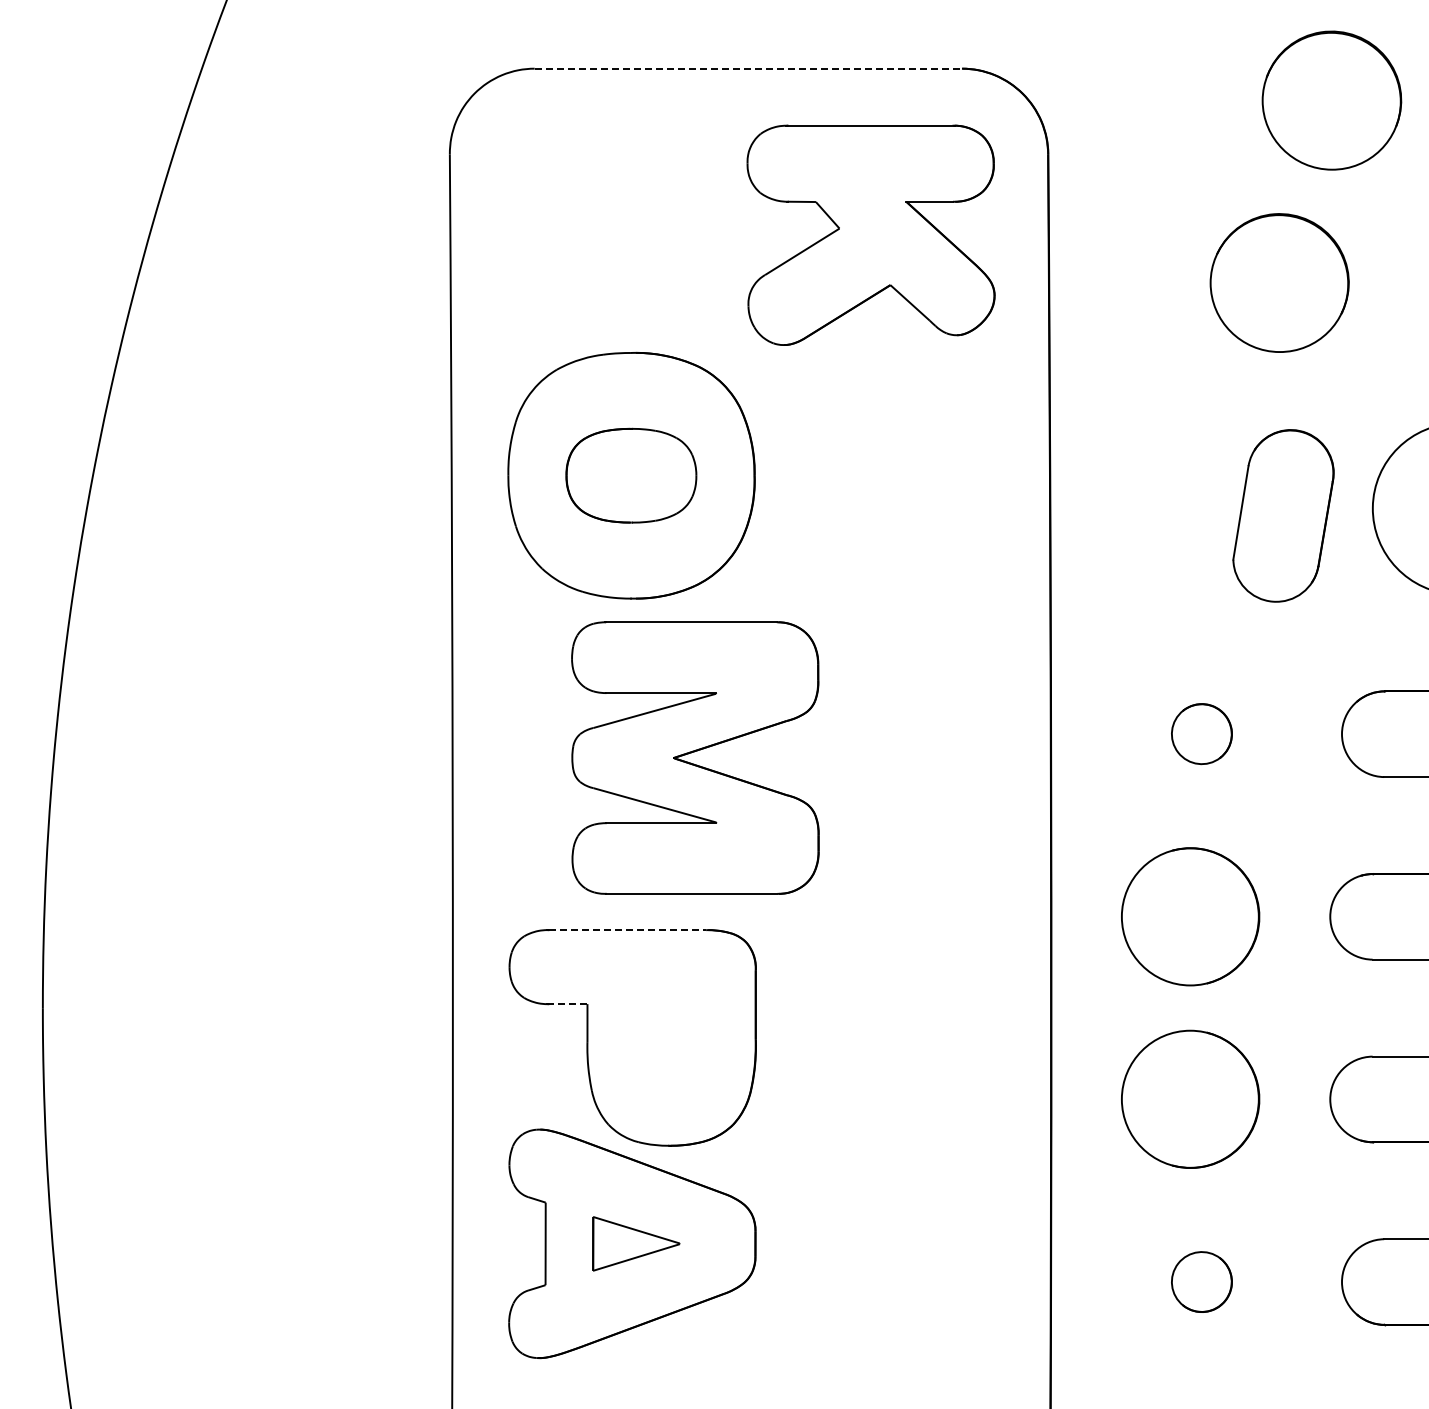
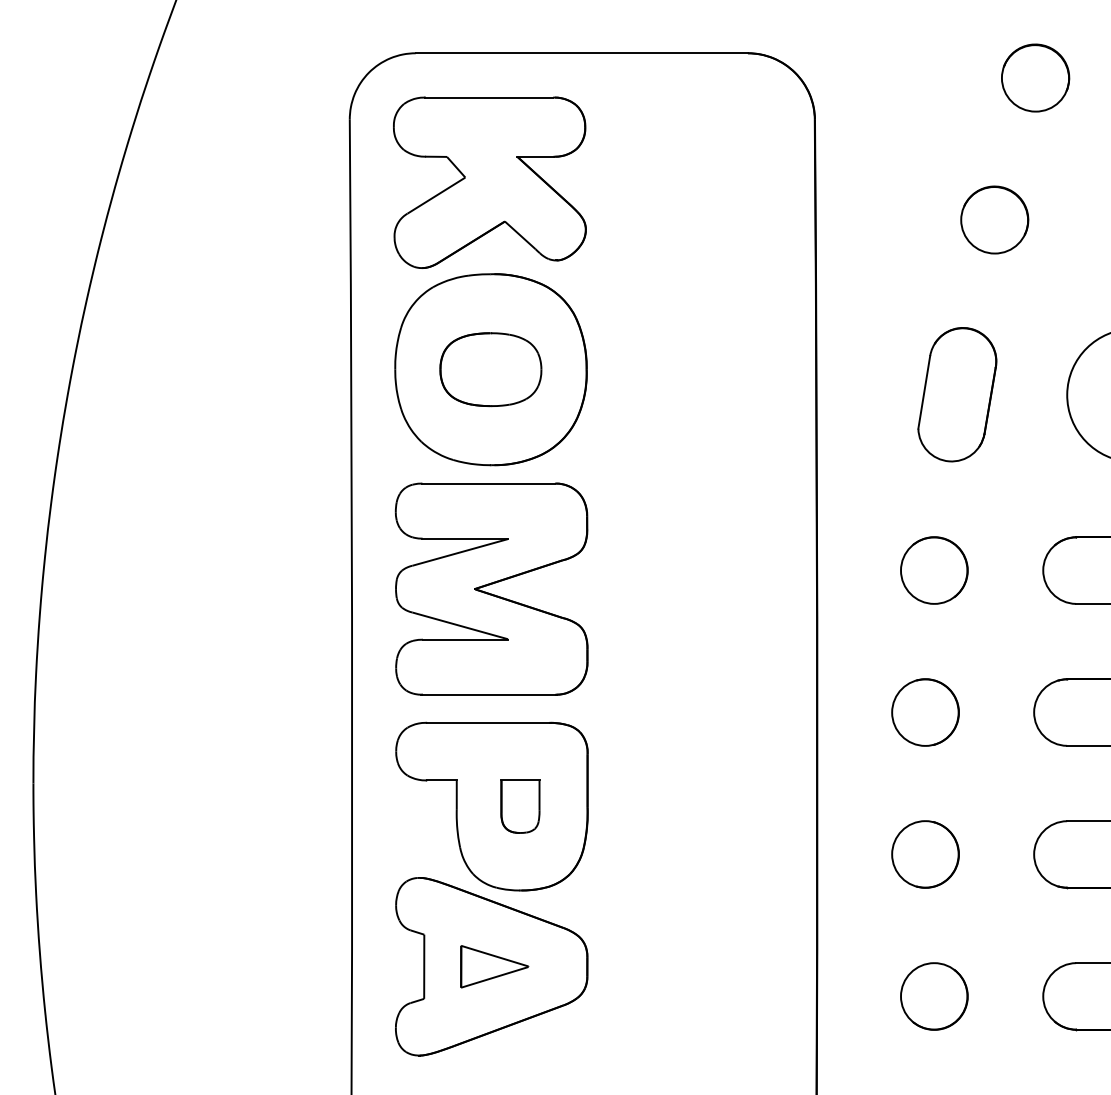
line: (748, 68) -> (581, 53), dashed -> solid
part: (1332, 100) -> (1035, 78), size x0.62
part: (870, 234) -> (489, 182), moved
part: (1279, 283) -> (994, 220), size x0.62
part: (1283, 515) -> (957, 394), moved
part: (1201, 733) -> (934, 570), size x1.43
part: (695, 757) -> (491, 588), moved
part: (1190, 916) -> (925, 712), size x0.62
line: (628, 930) -> (488, 723), dashed -> solid
line: (567, 1004) -> (441, 780), dashed -> solid
part: (668, 1037) -> (519, 806), added
part: (1190, 1099) -> (925, 854), size x0.62
part: (1201, 1281) -> (934, 996), size x1.43

